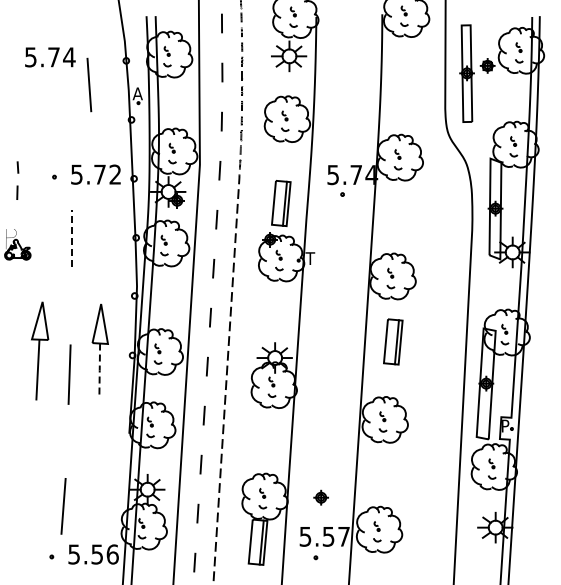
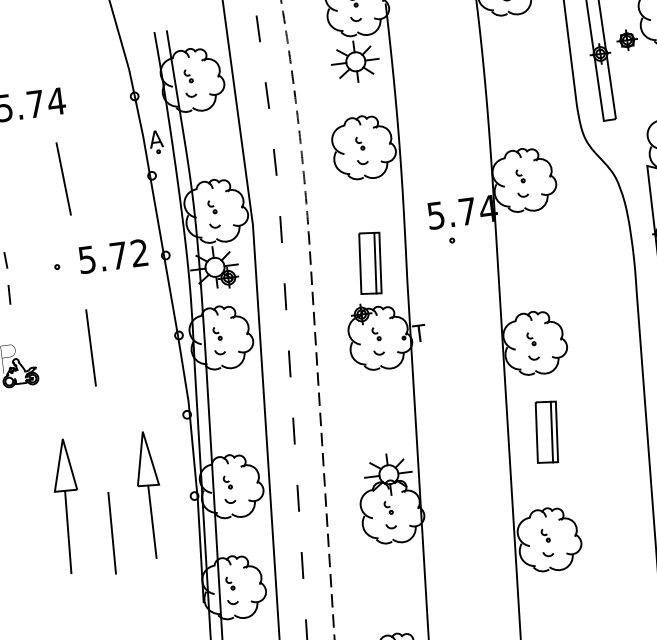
line: (89, 84) -> (63, 178), moved
line: (71, 238) -> (91, 347), dashed -> solid
line: (99, 370) -> (152, 522), dashed -> solid

